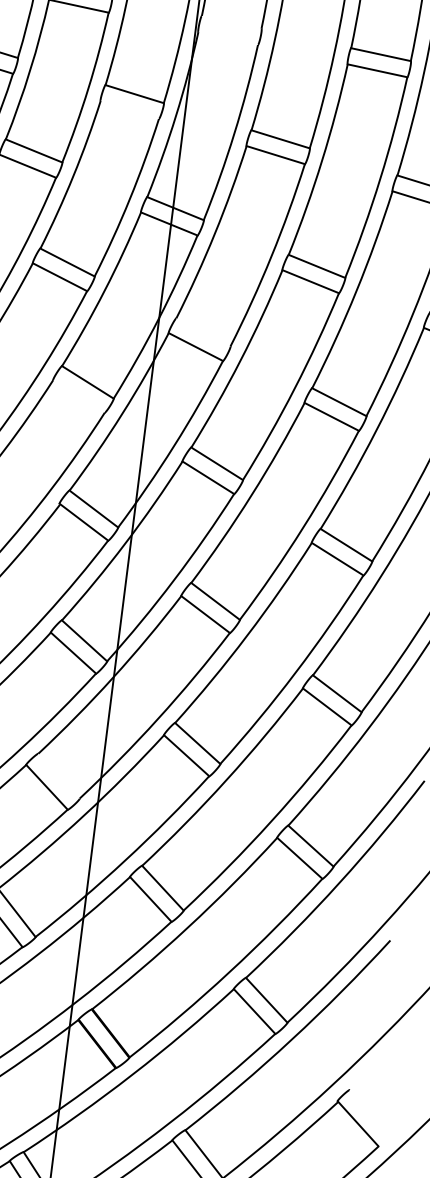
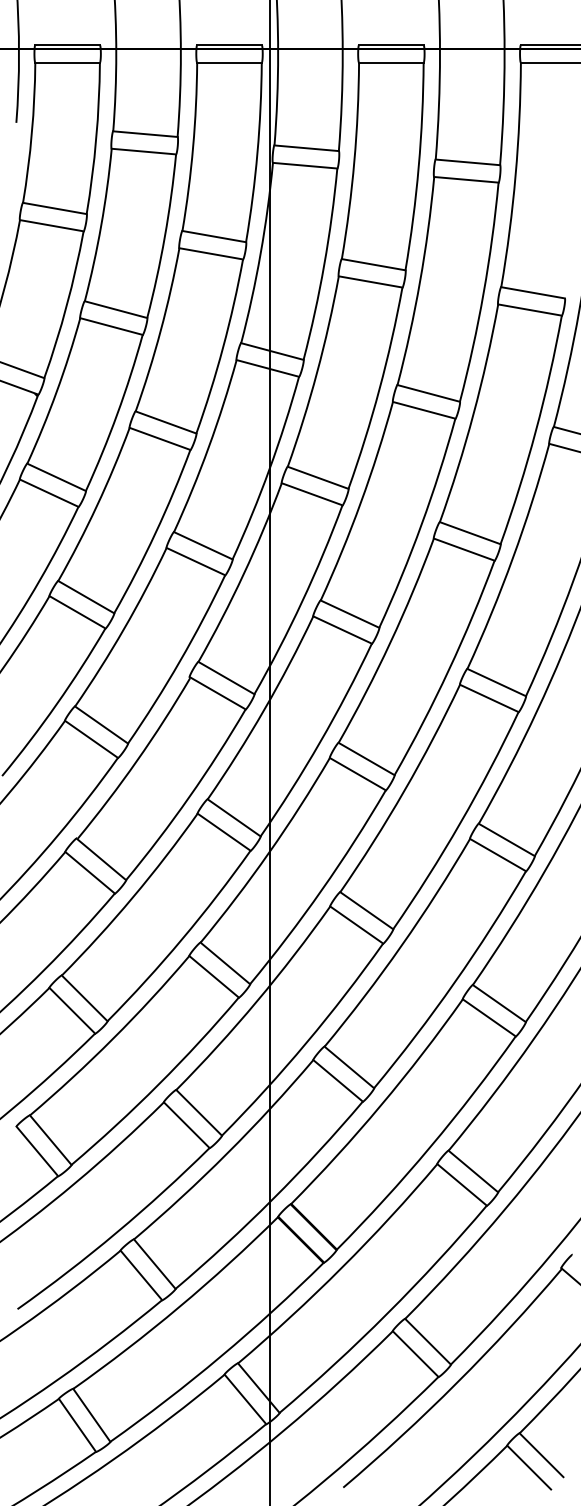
line: (231, 22) -> (306, 148), added
line: (227, 38) -> (304, 165), added
line: (130, 109) -> (211, 253), added
line: (202, 331) -> (317, 477), added
line: (78, 396) -> (195, 561), added
line: (59, 776) -> (225, 963), added

